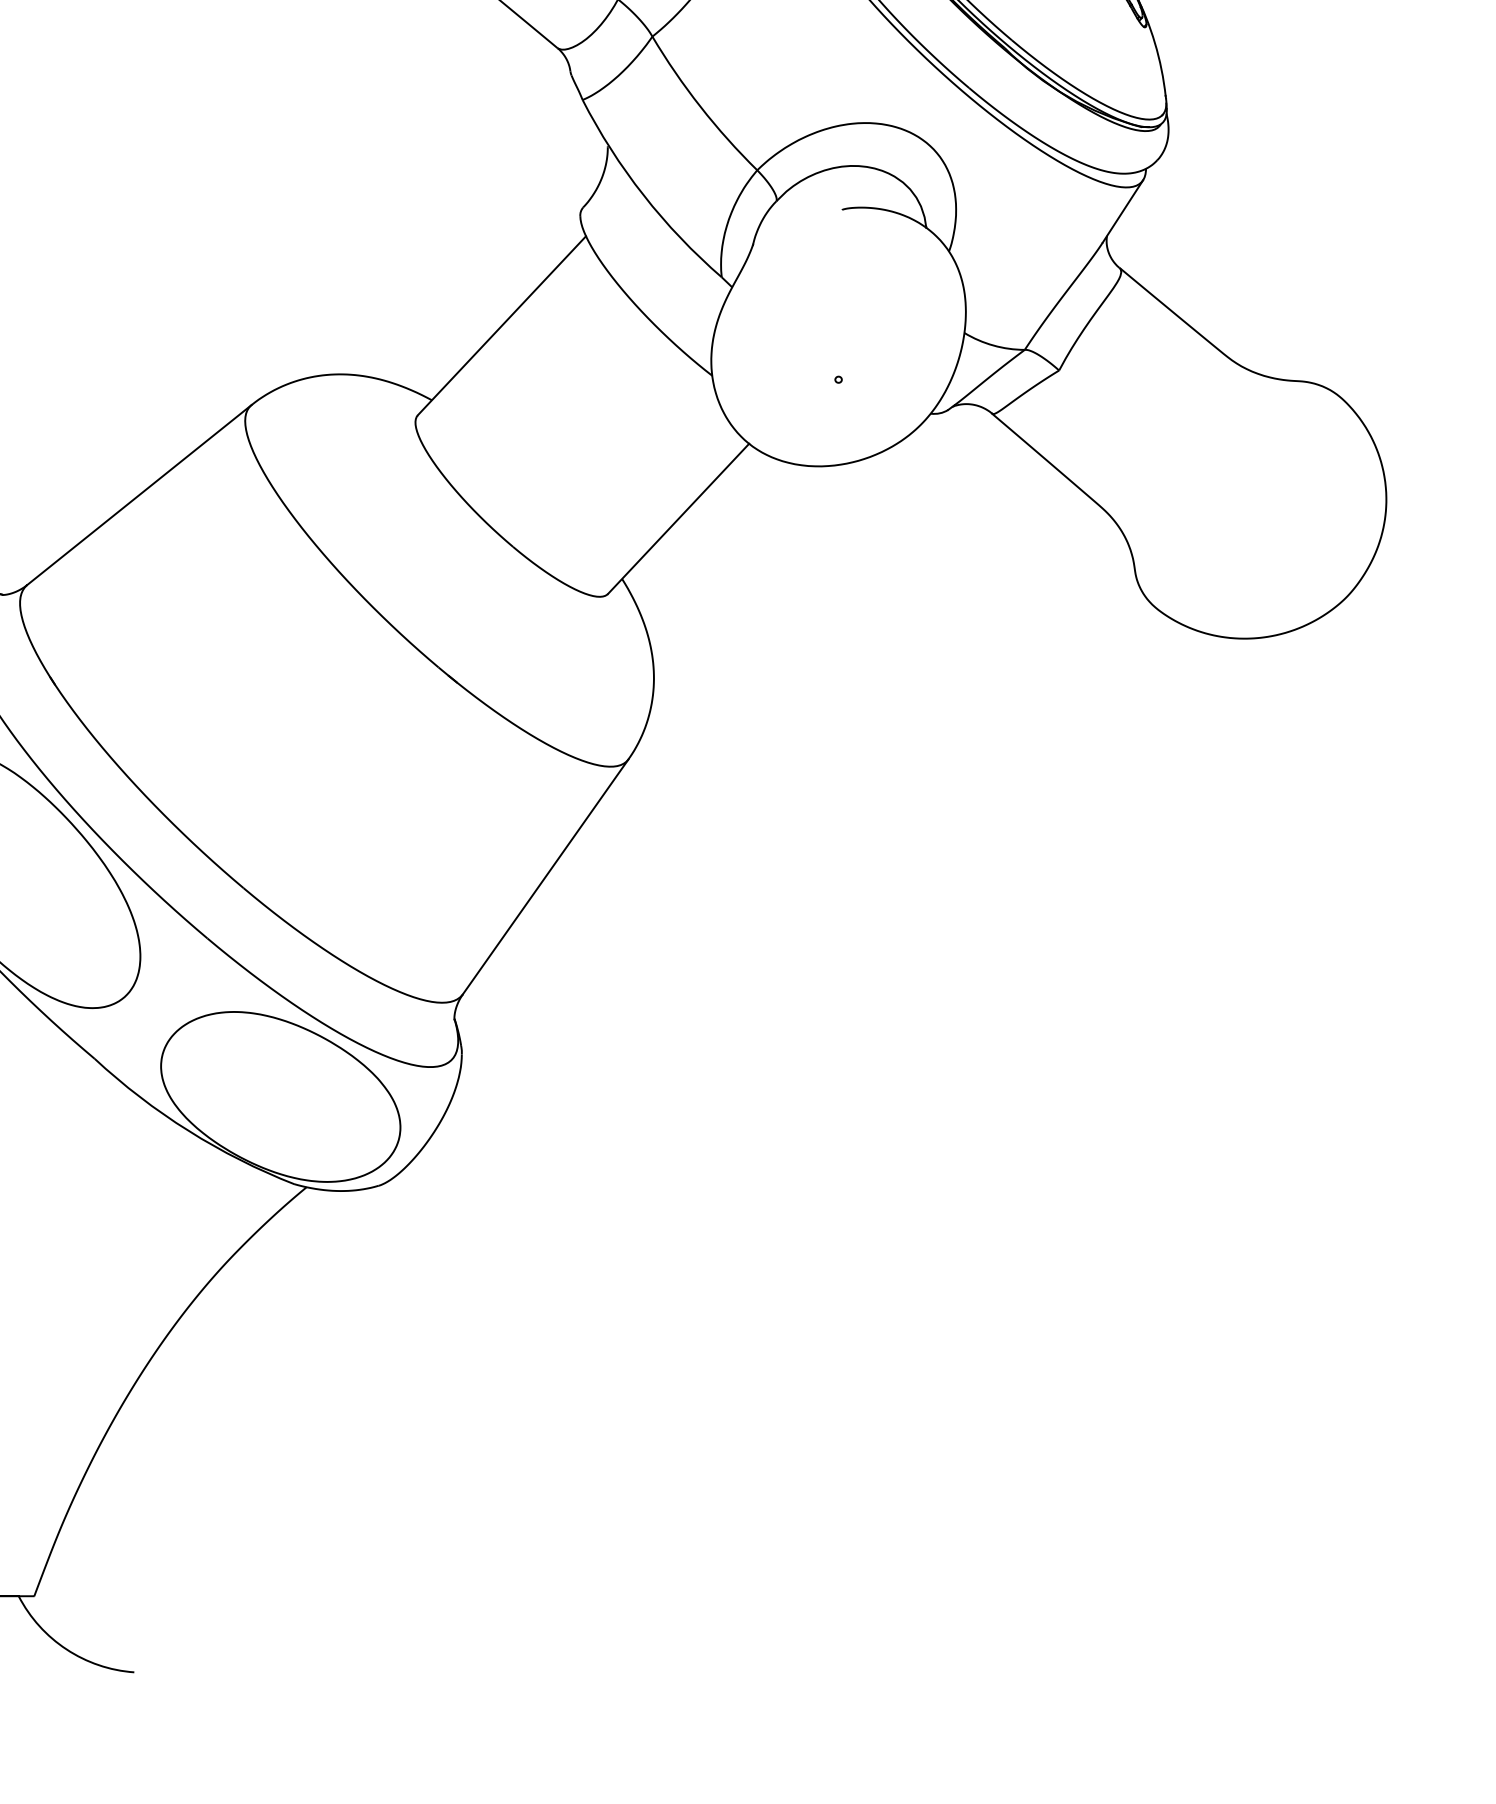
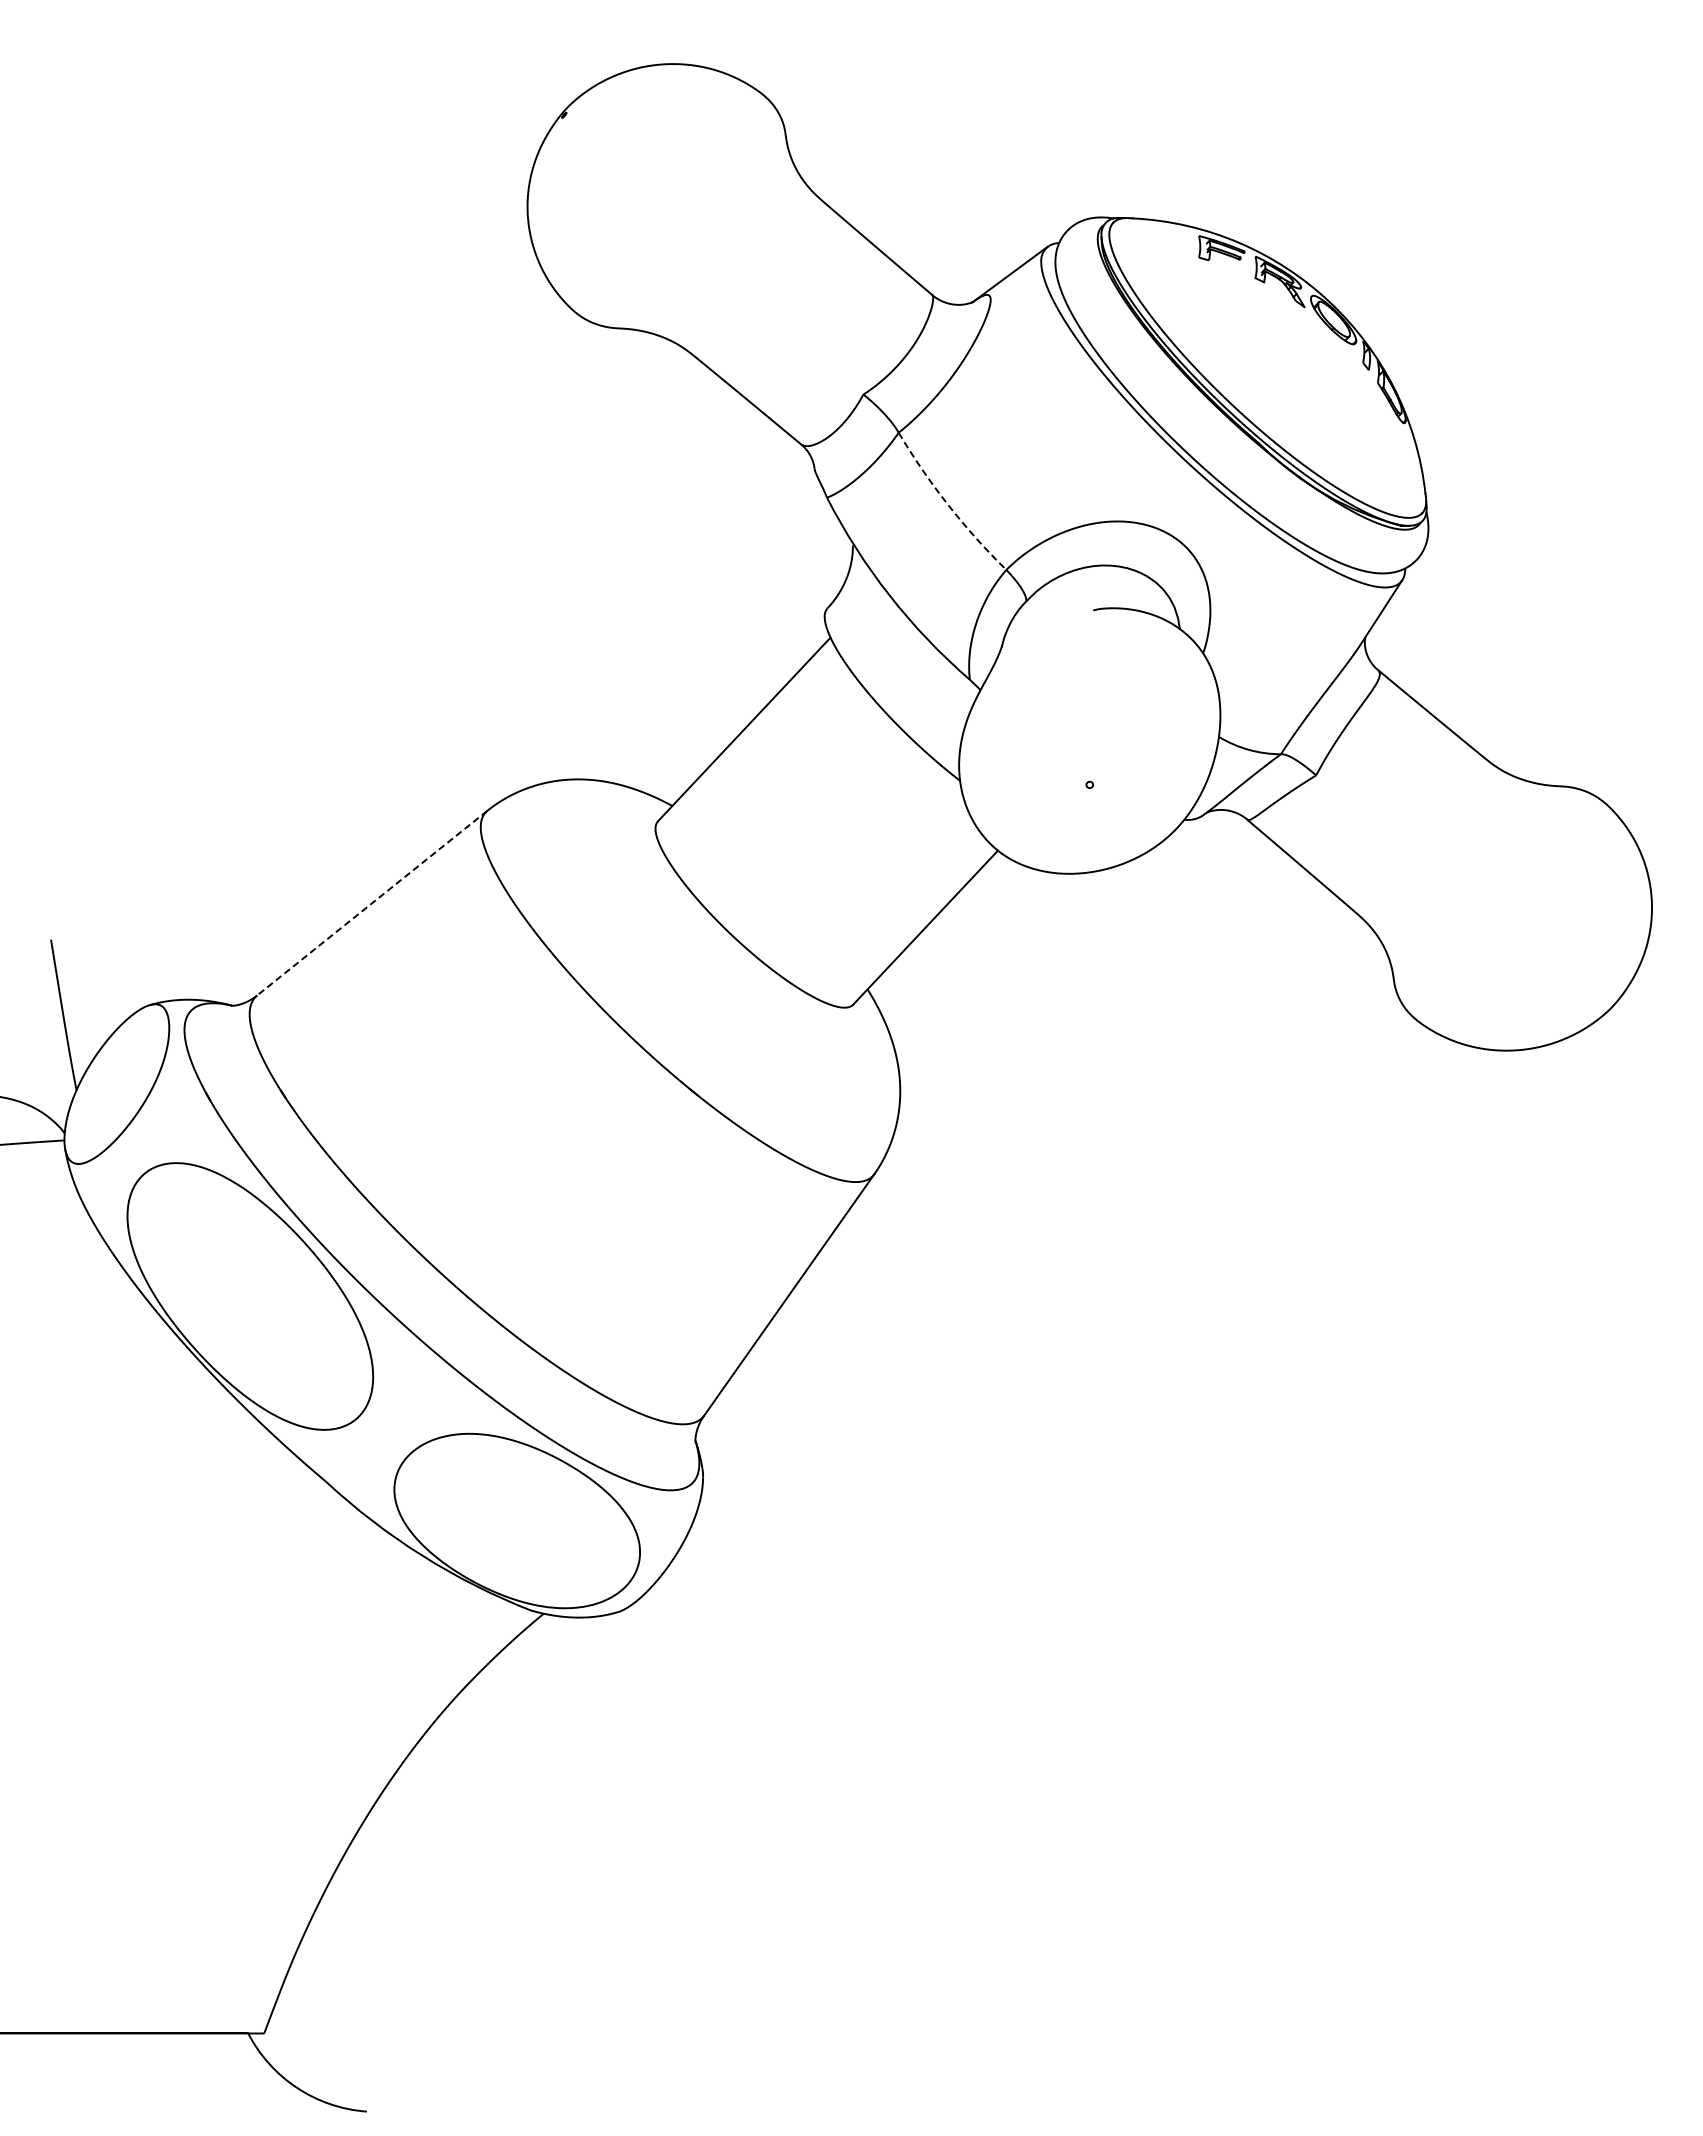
arc: (700, 106) -> (948, 504), solid -> dashed
line: (138, 495) -> (371, 903), solid -> dashed

